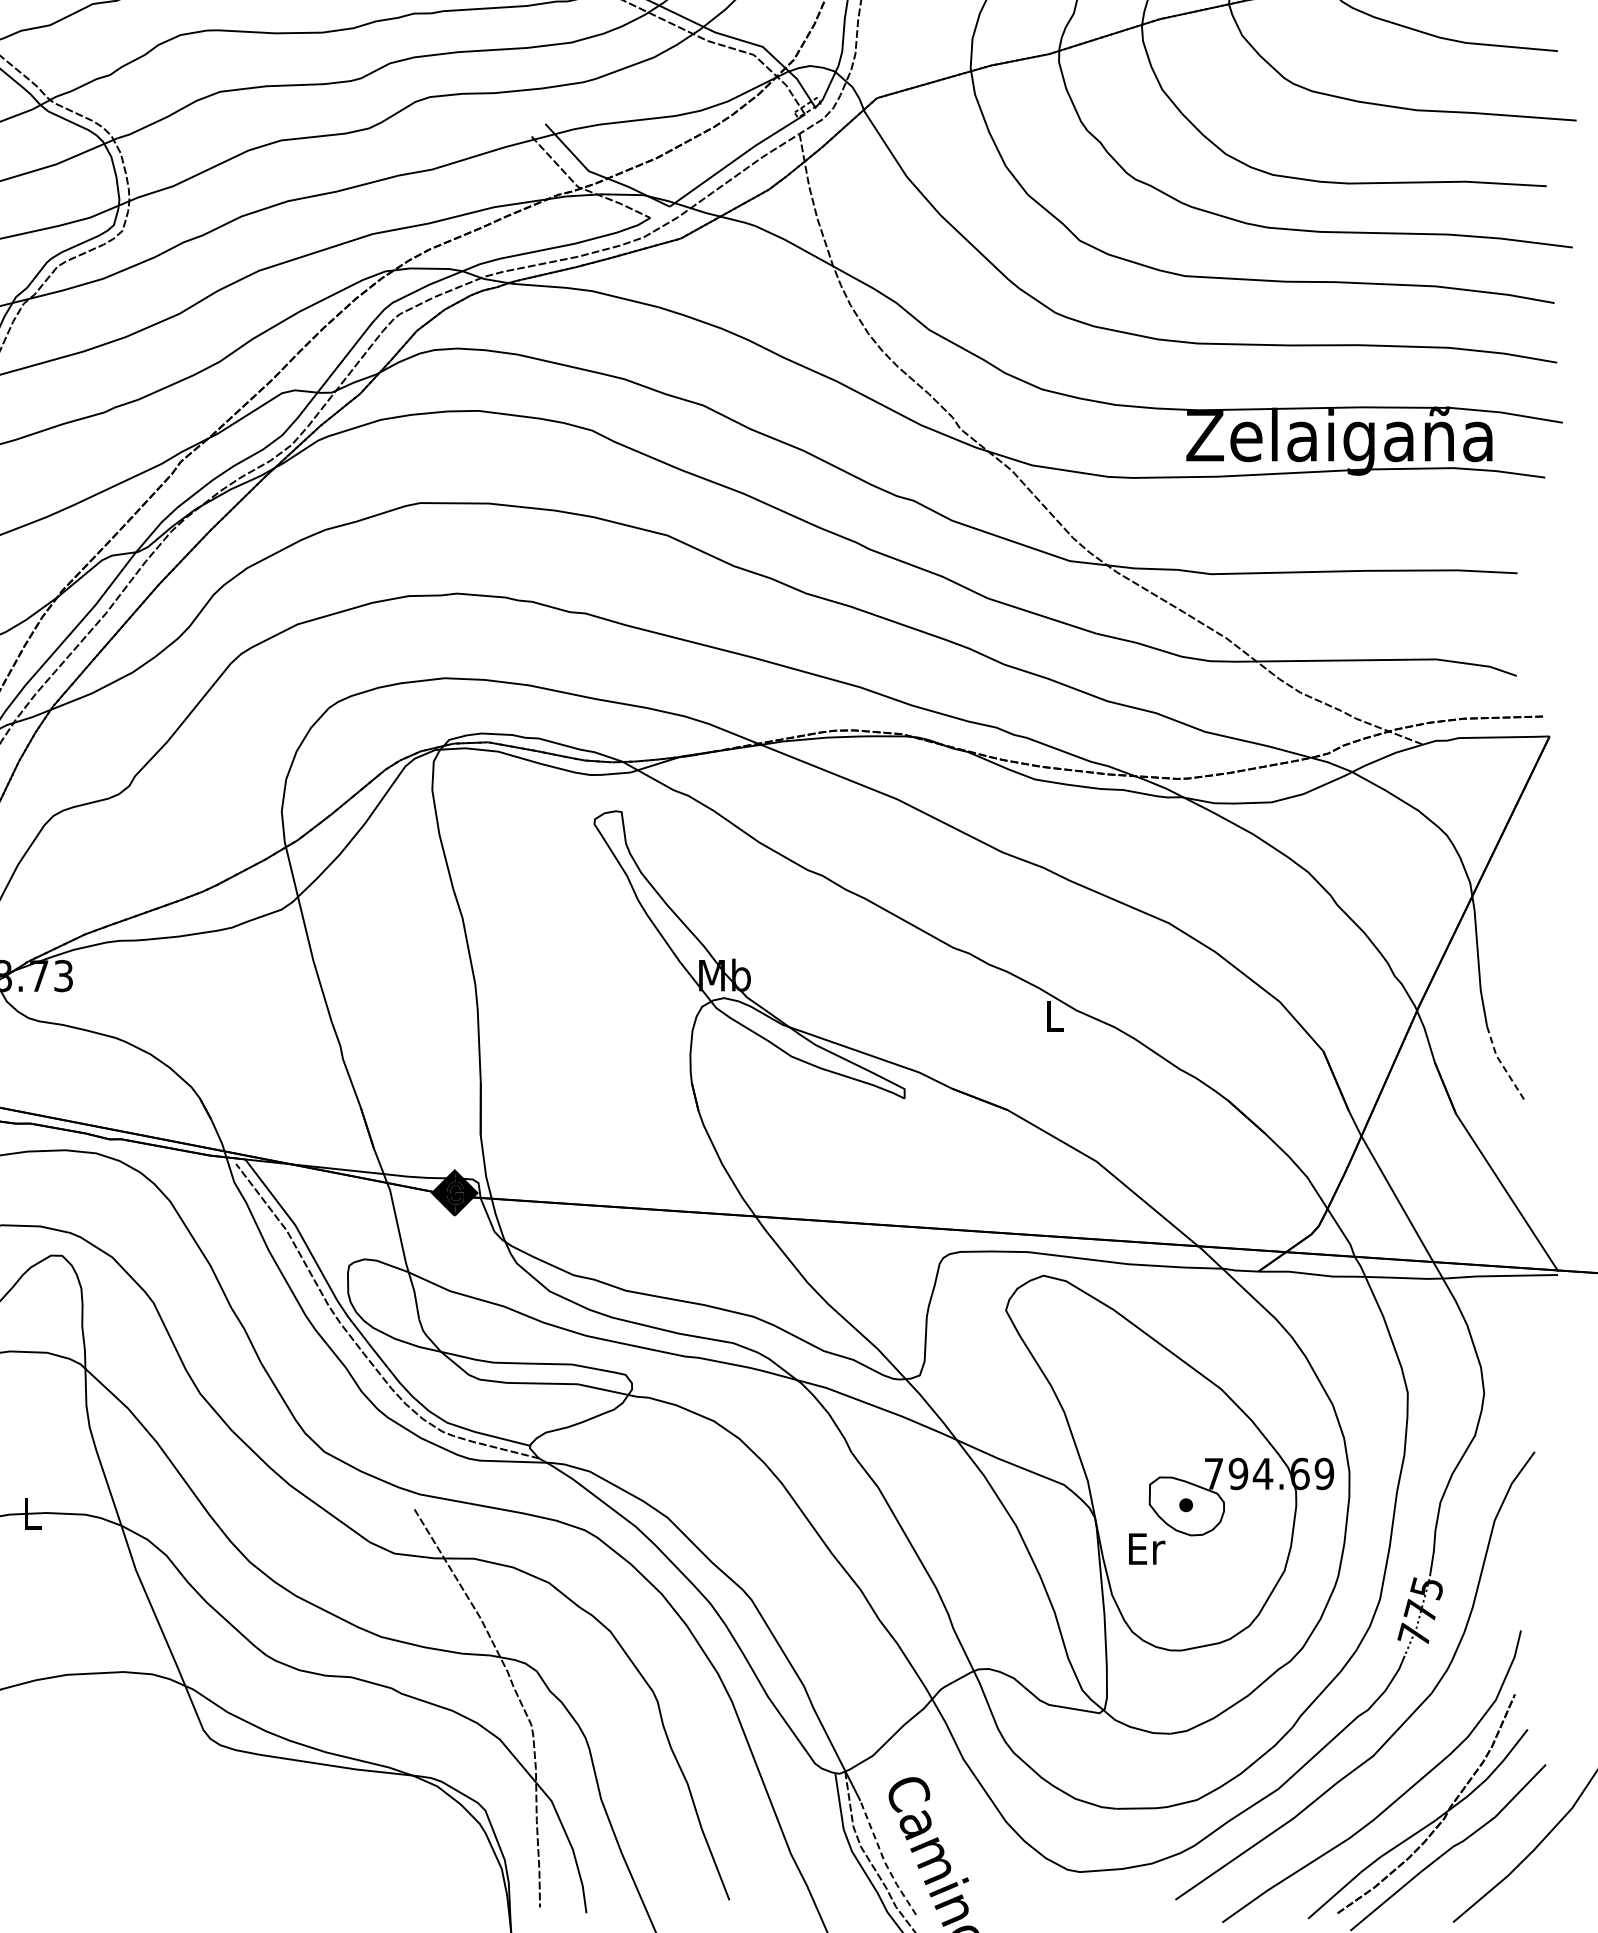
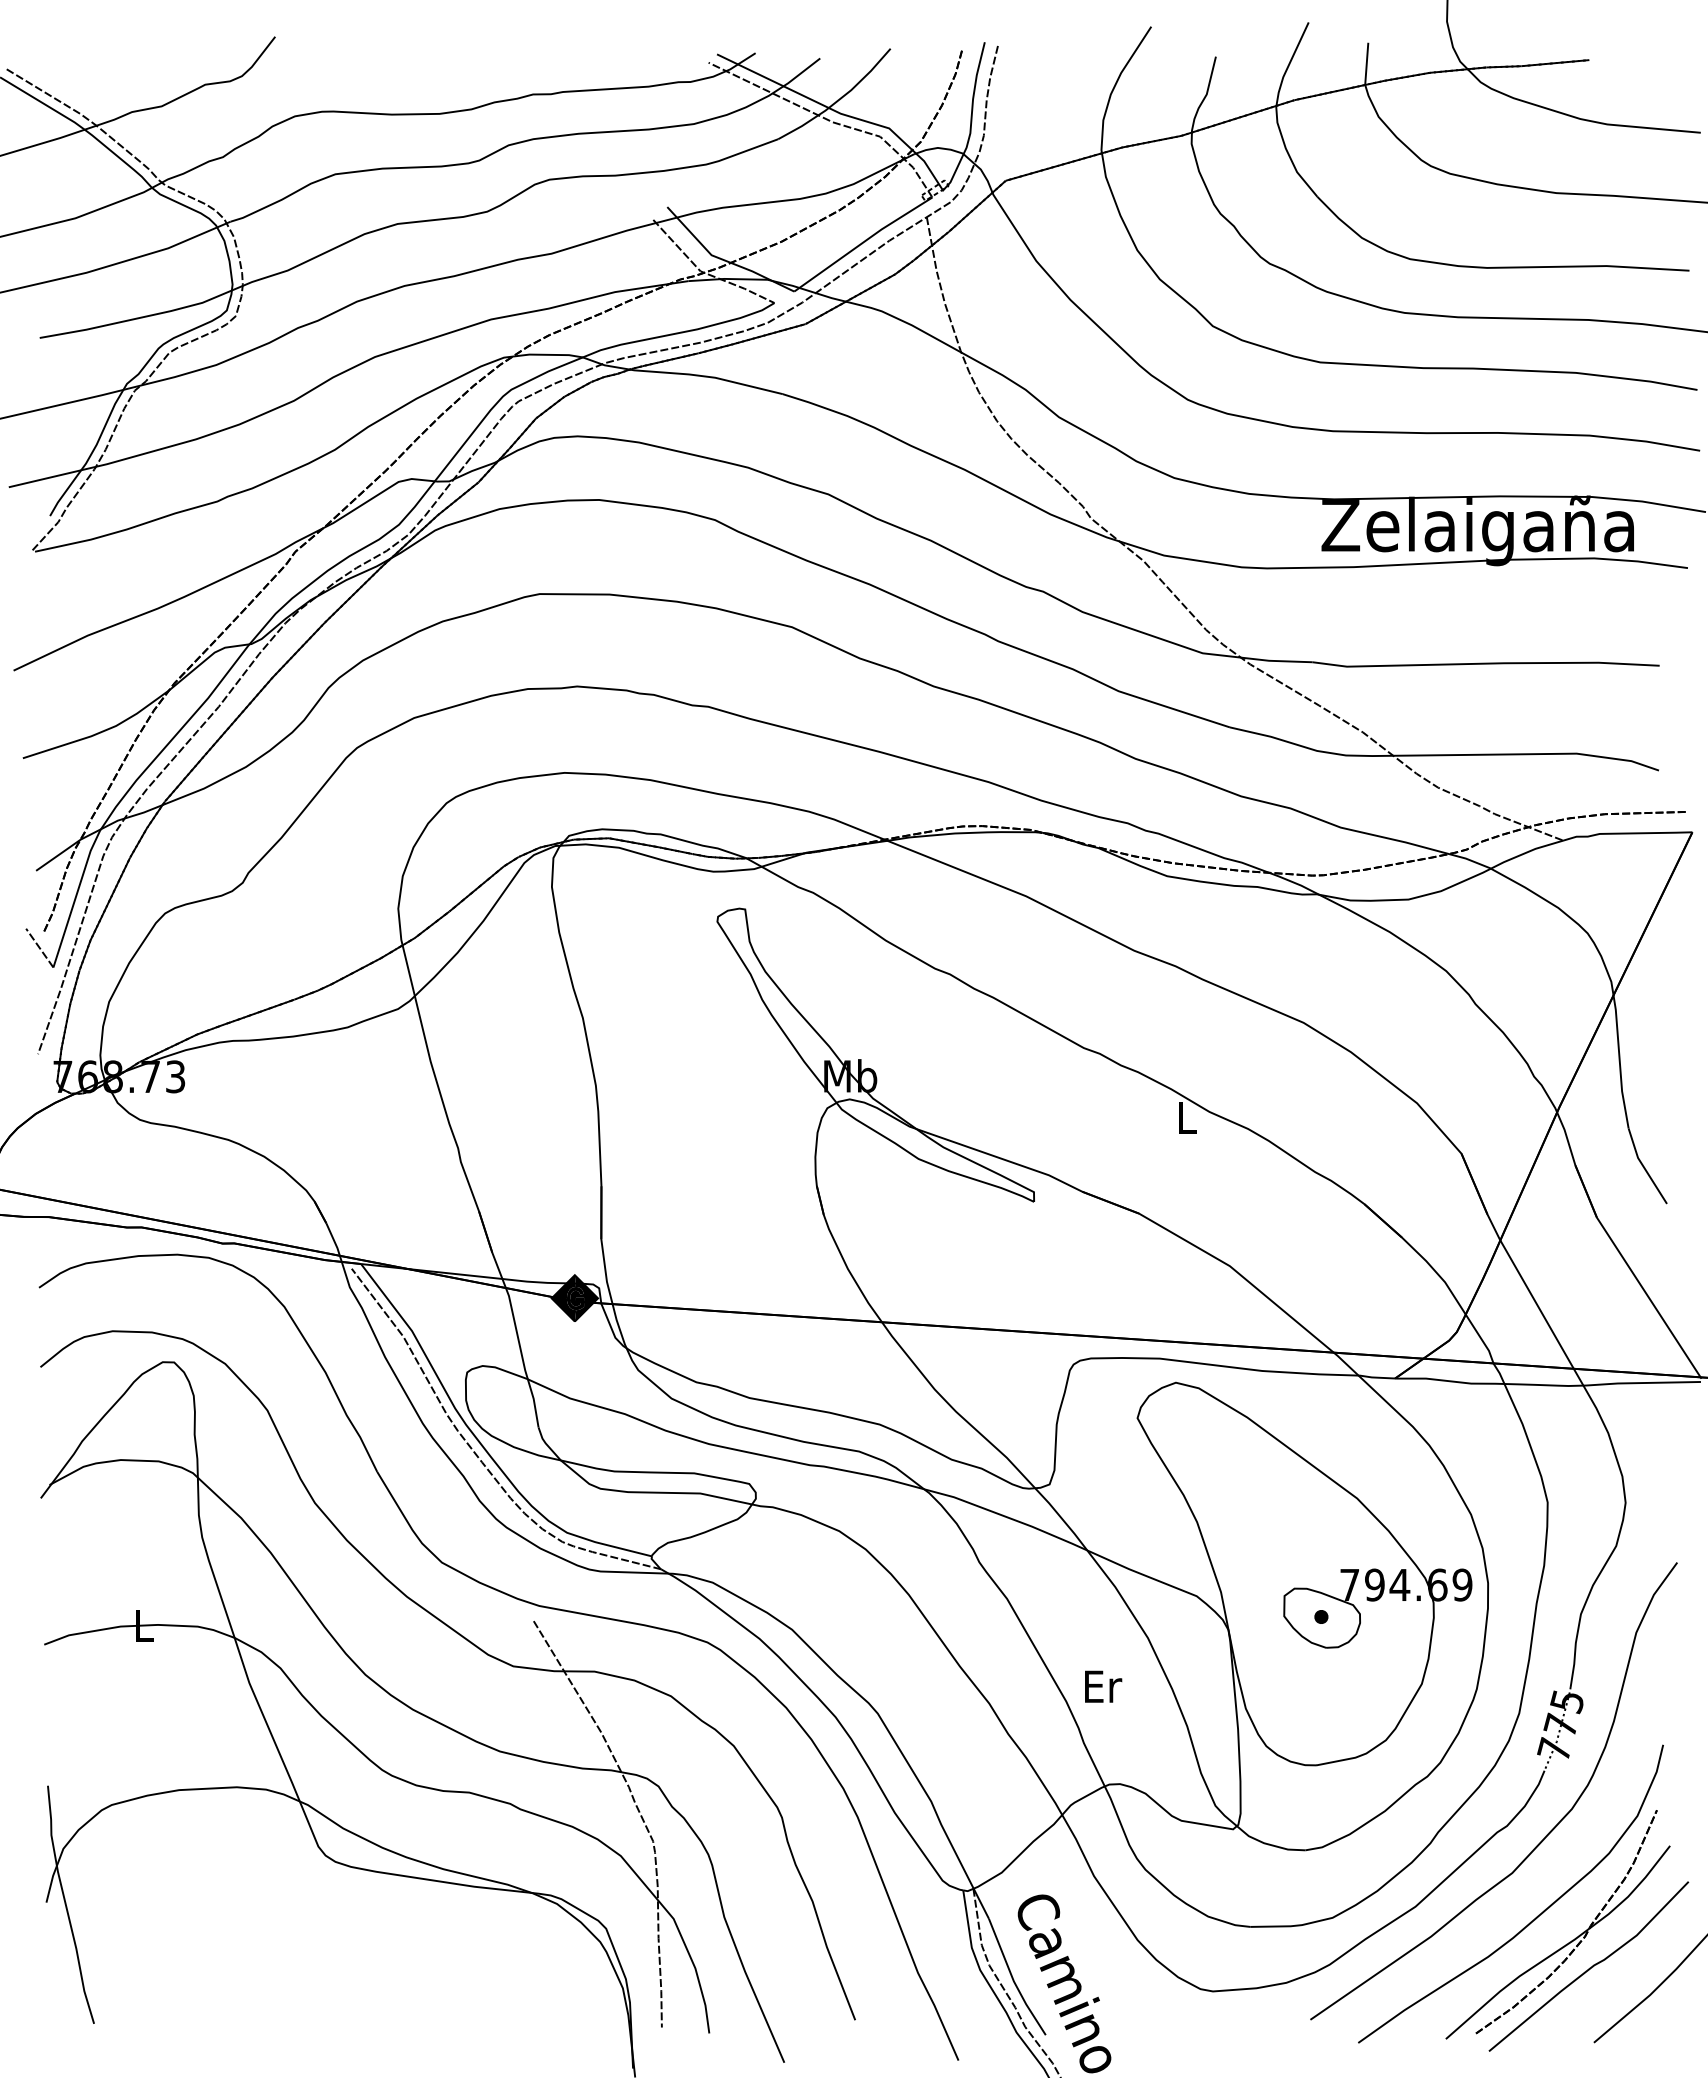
line: (1502, 1065) -> (1644, 1168), dashed -> solid
text: (1147, 1548) -> (1103, 1686), moved
line: (884, 1861) -> (1013, 1980), dashed -> solid

